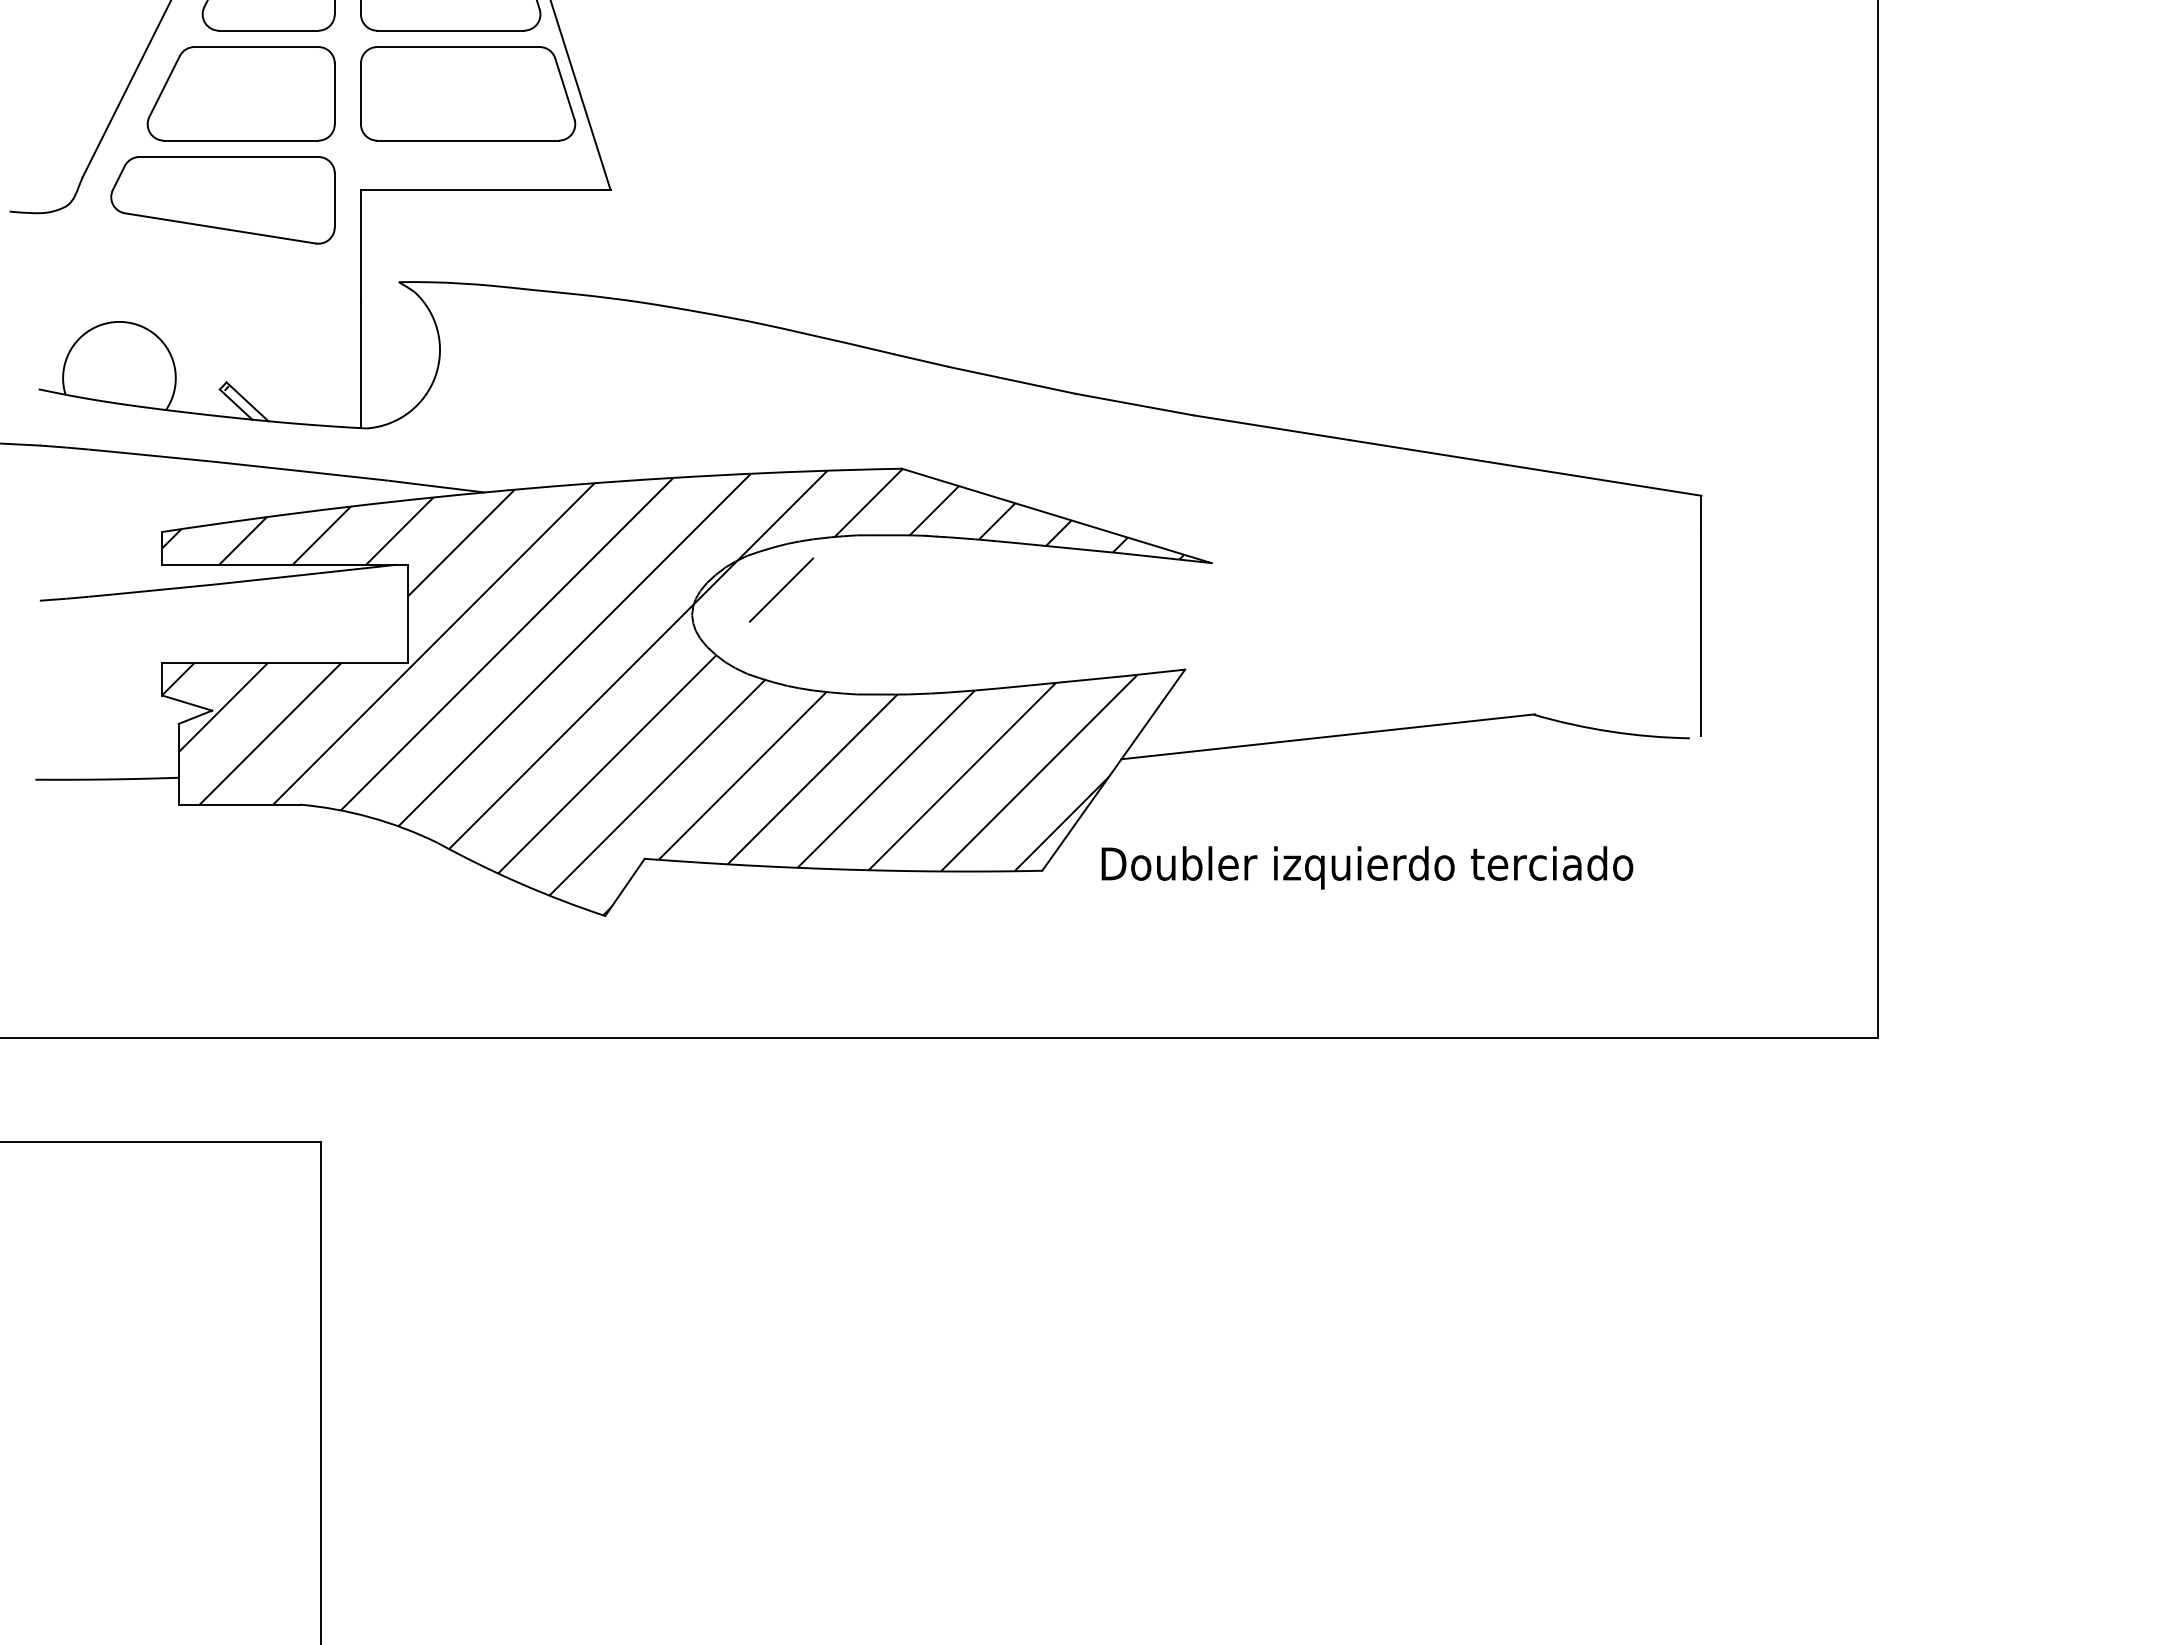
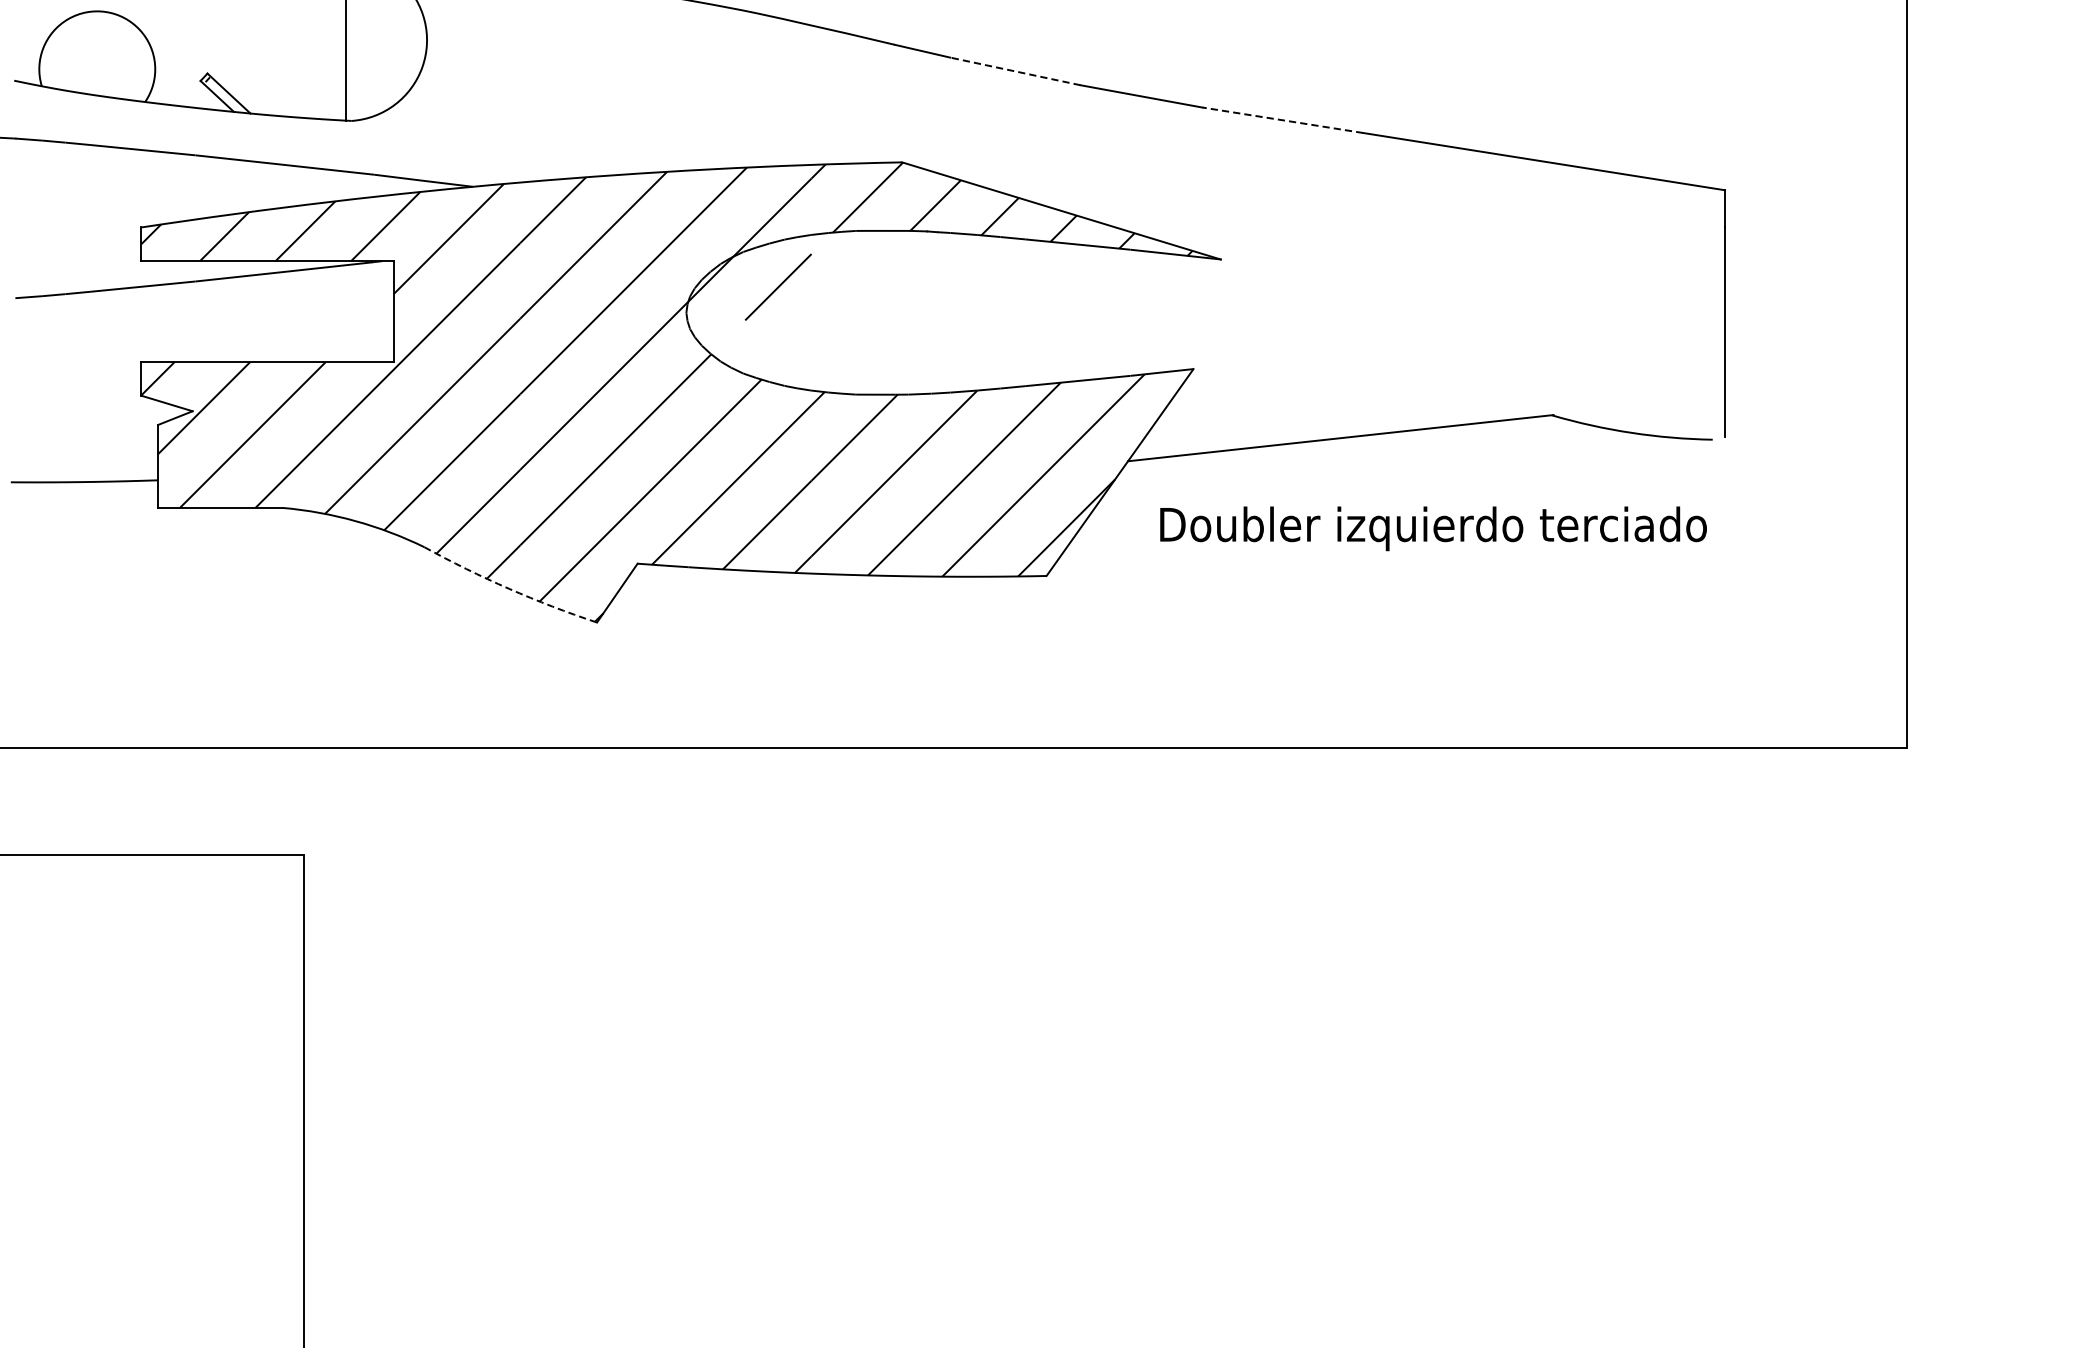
line: (1012, 380) -> (1015, 71), solid -> dashed
line: (1271, 427) -> (1282, 119), solid -> dashed
text: (1367, 867) -> (1433, 528), moved
arc: (519, 883) -> (508, 589), solid -> dashed

